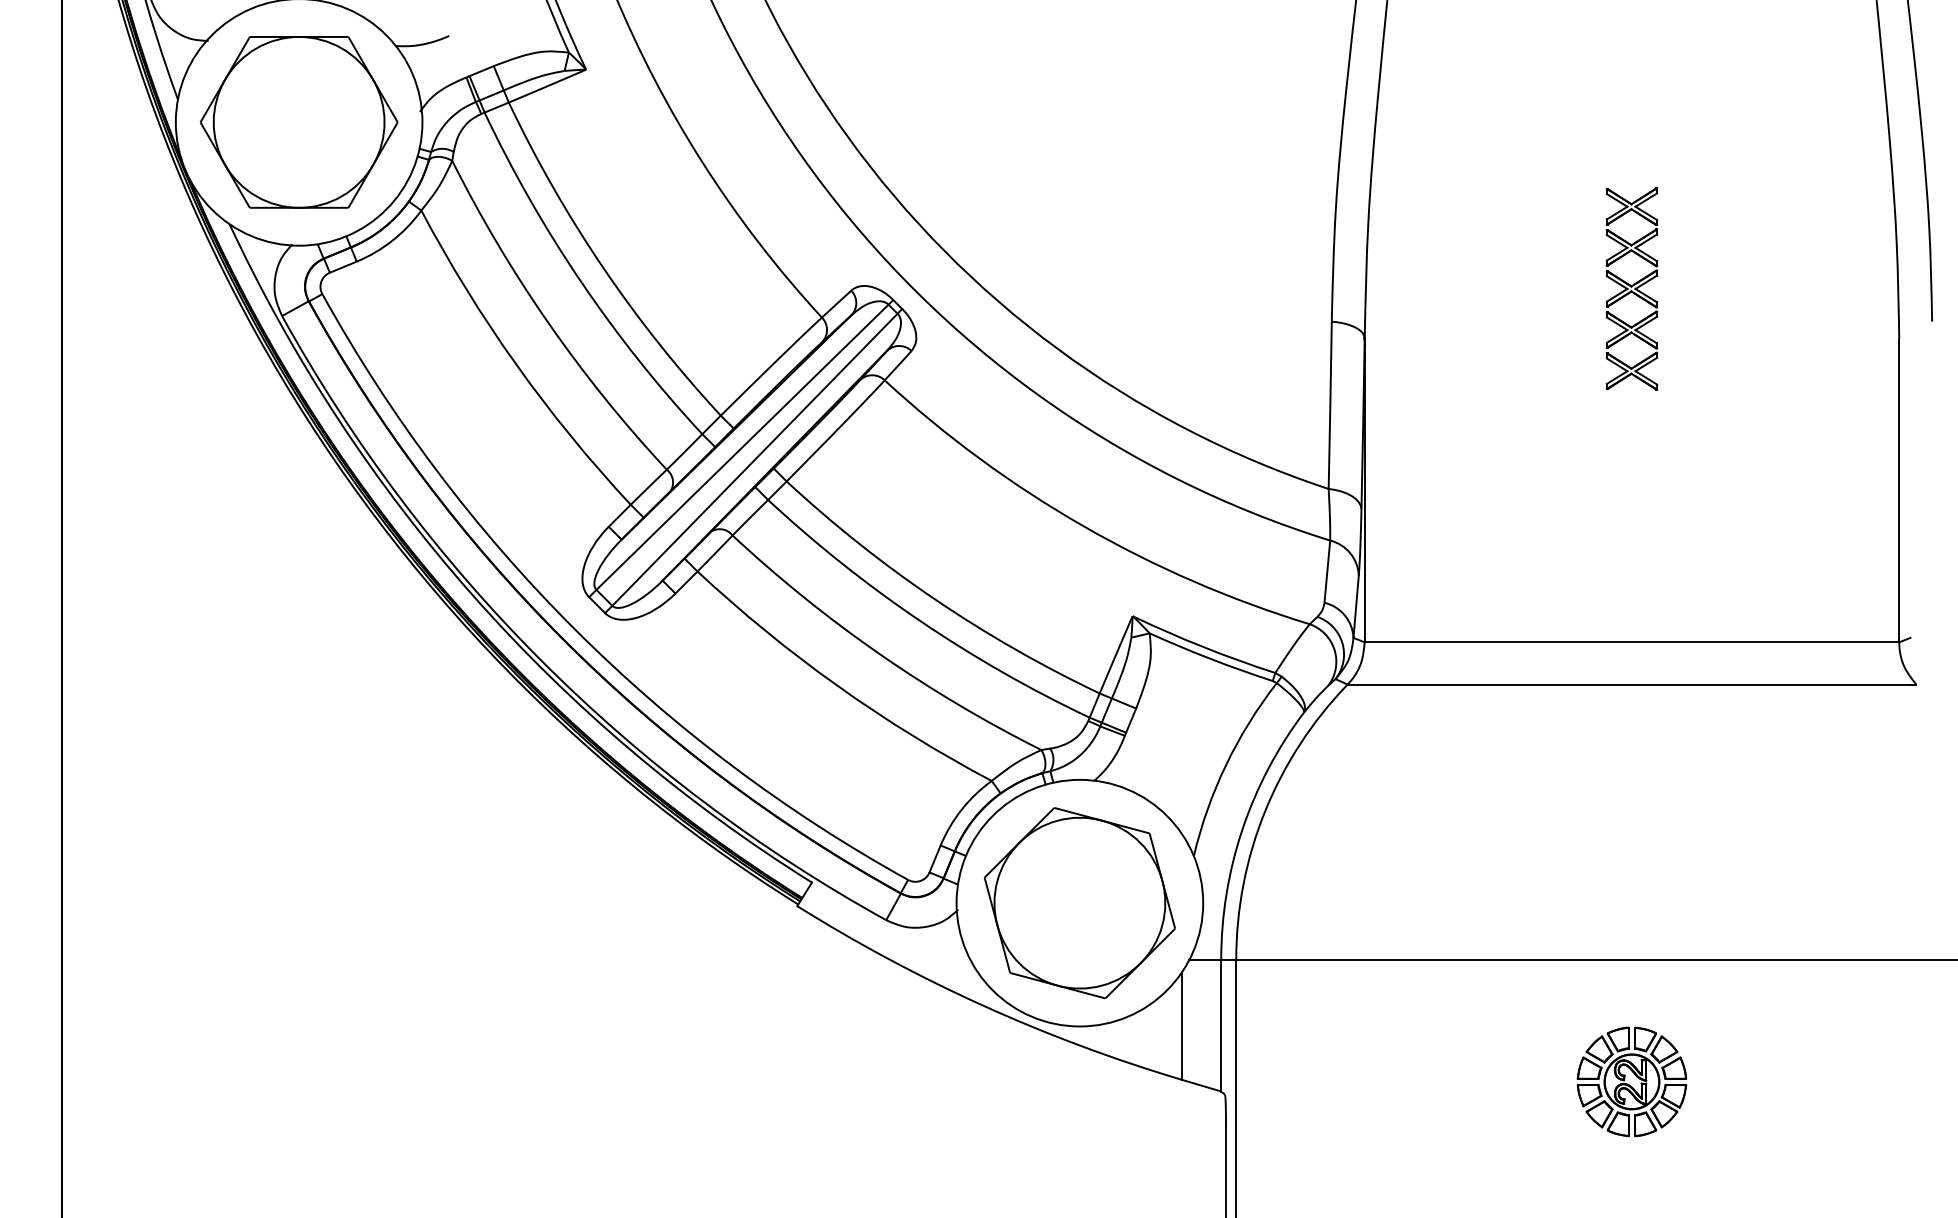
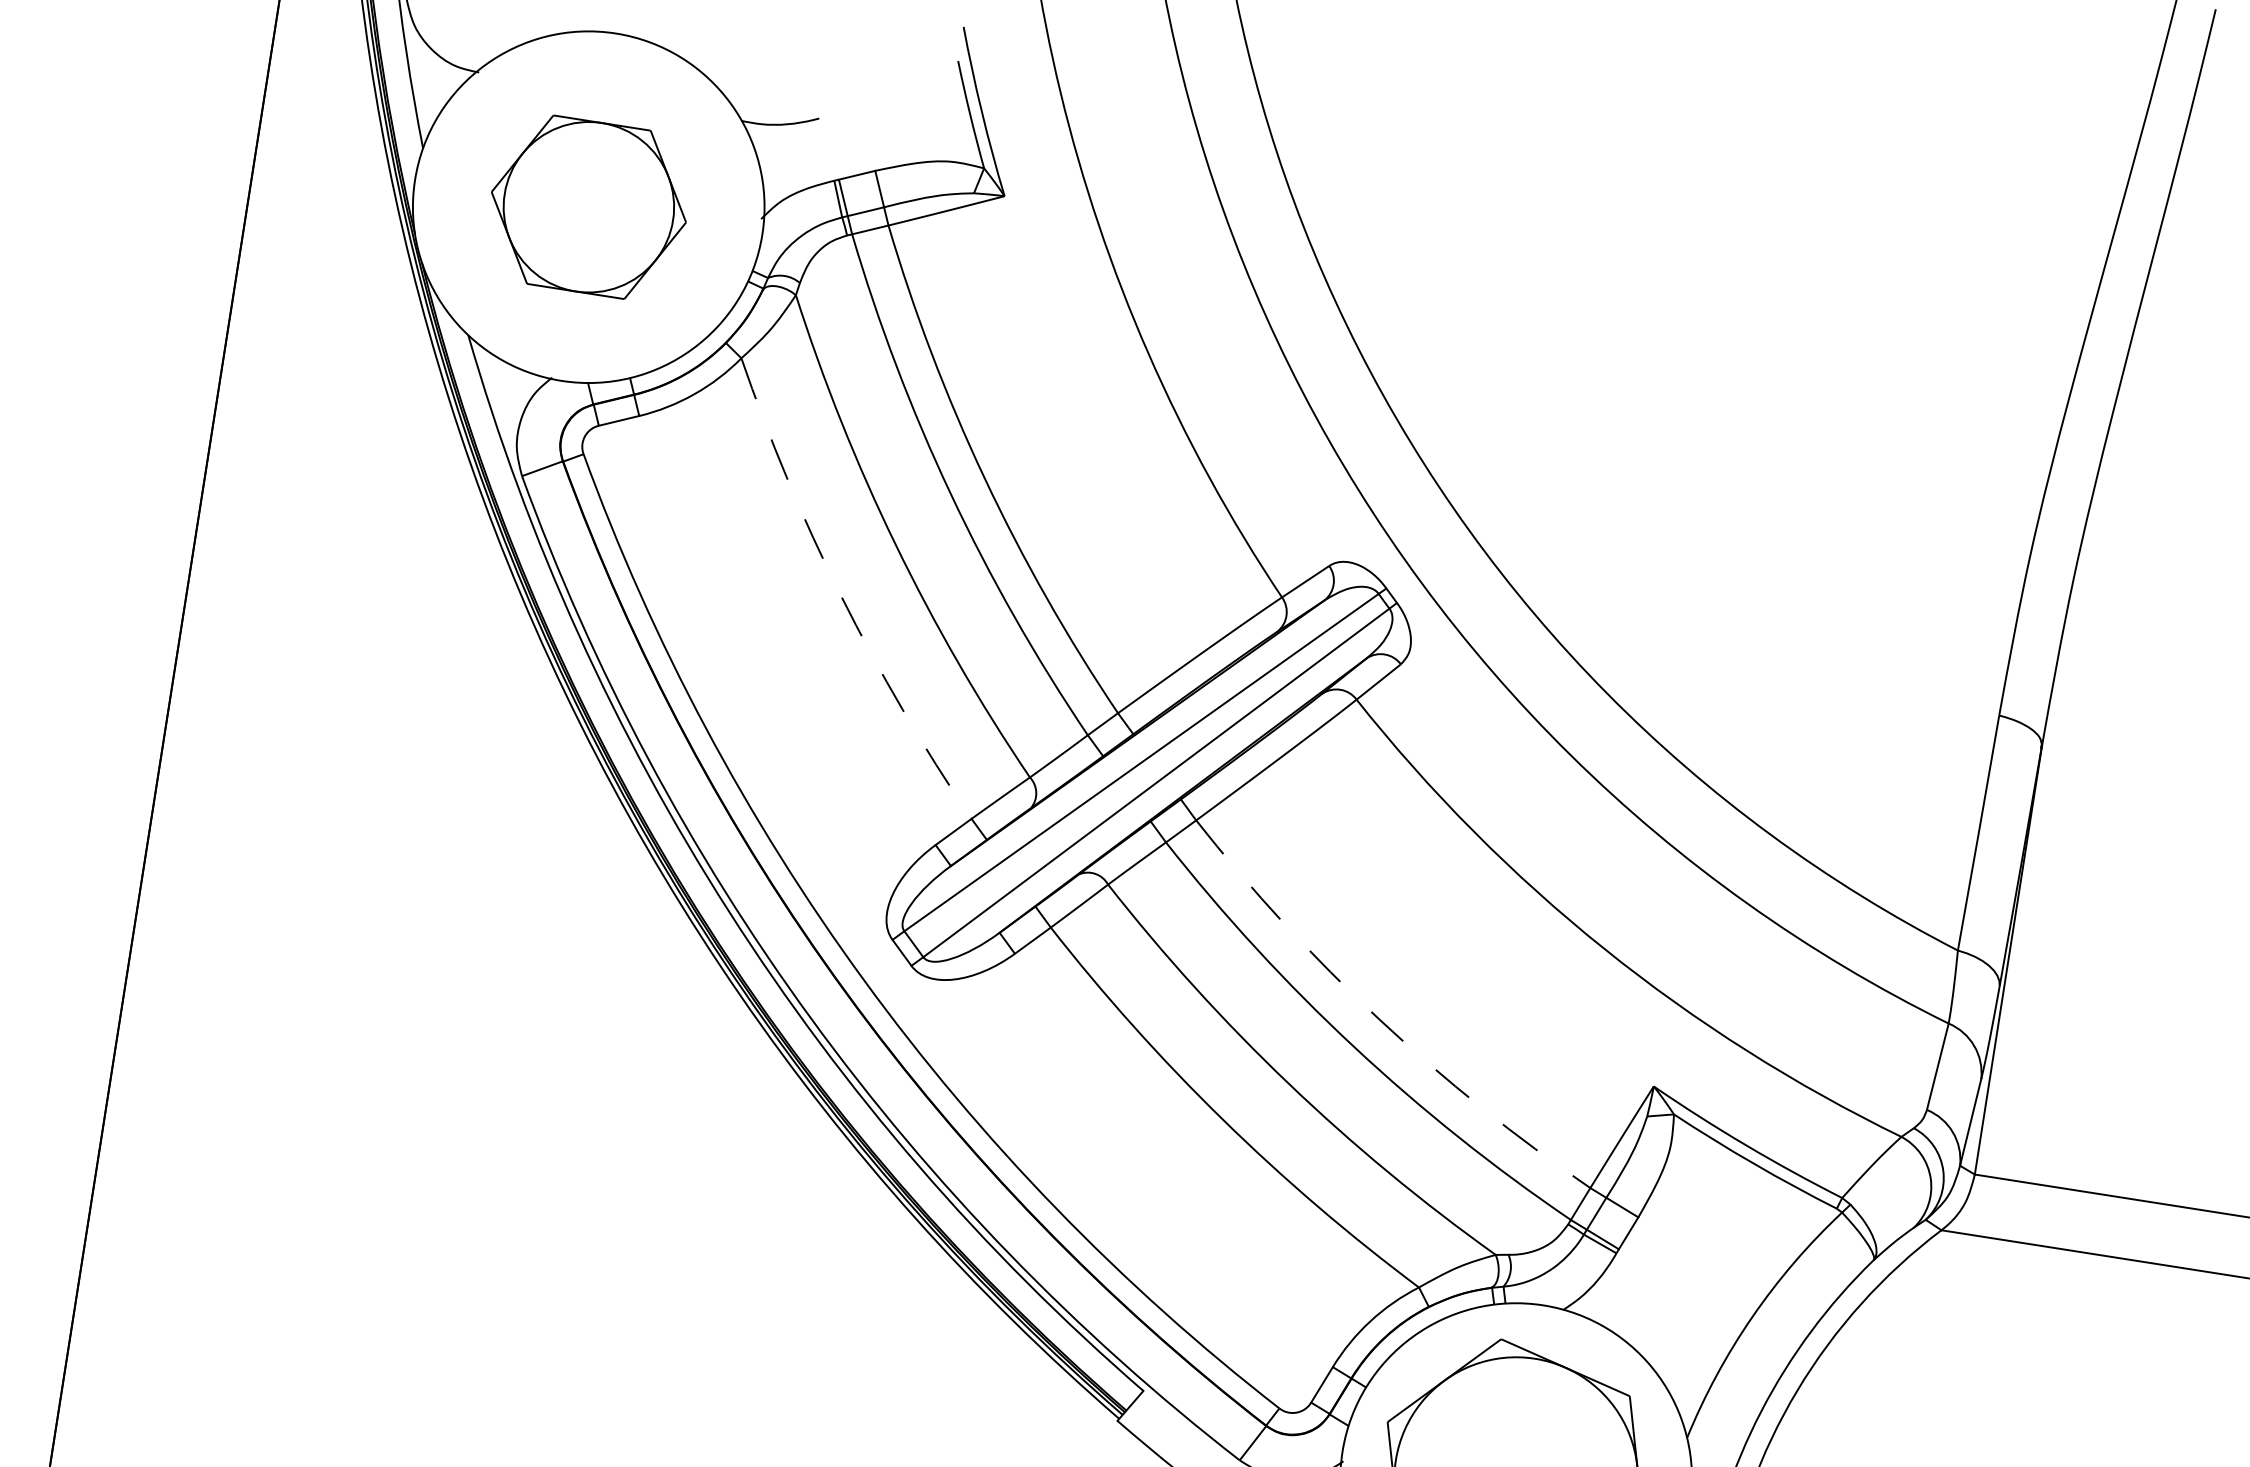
part: (299, 122) -> (589, 207), size x0.7
arc: (516, 364) -> (841, 596), solid -> dashed
arc: (935, 599) -> (1379, 1019), solid -> dashed

